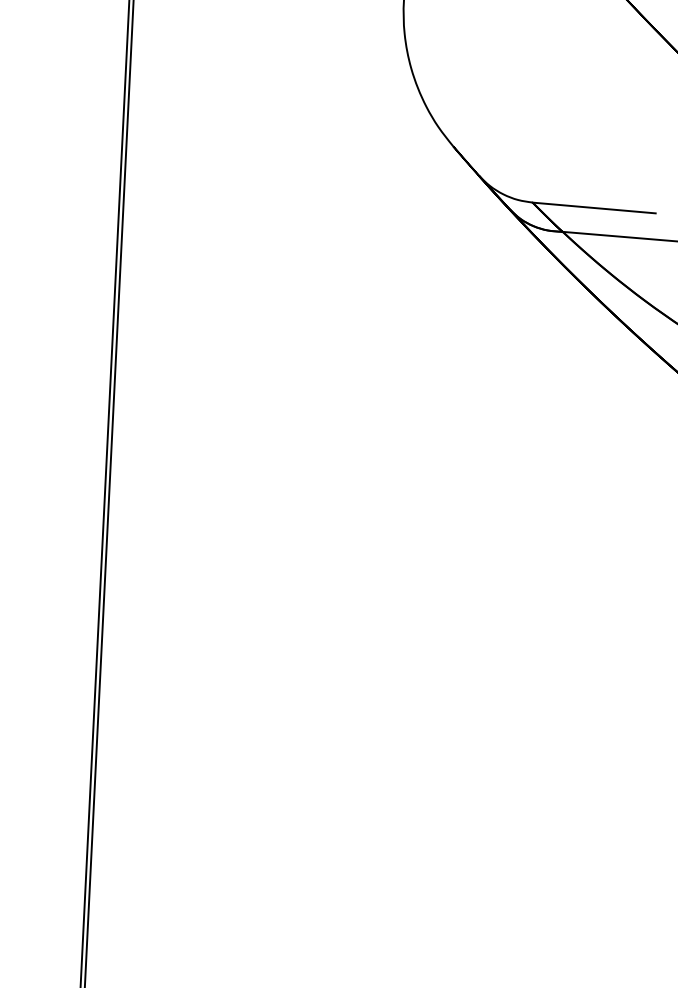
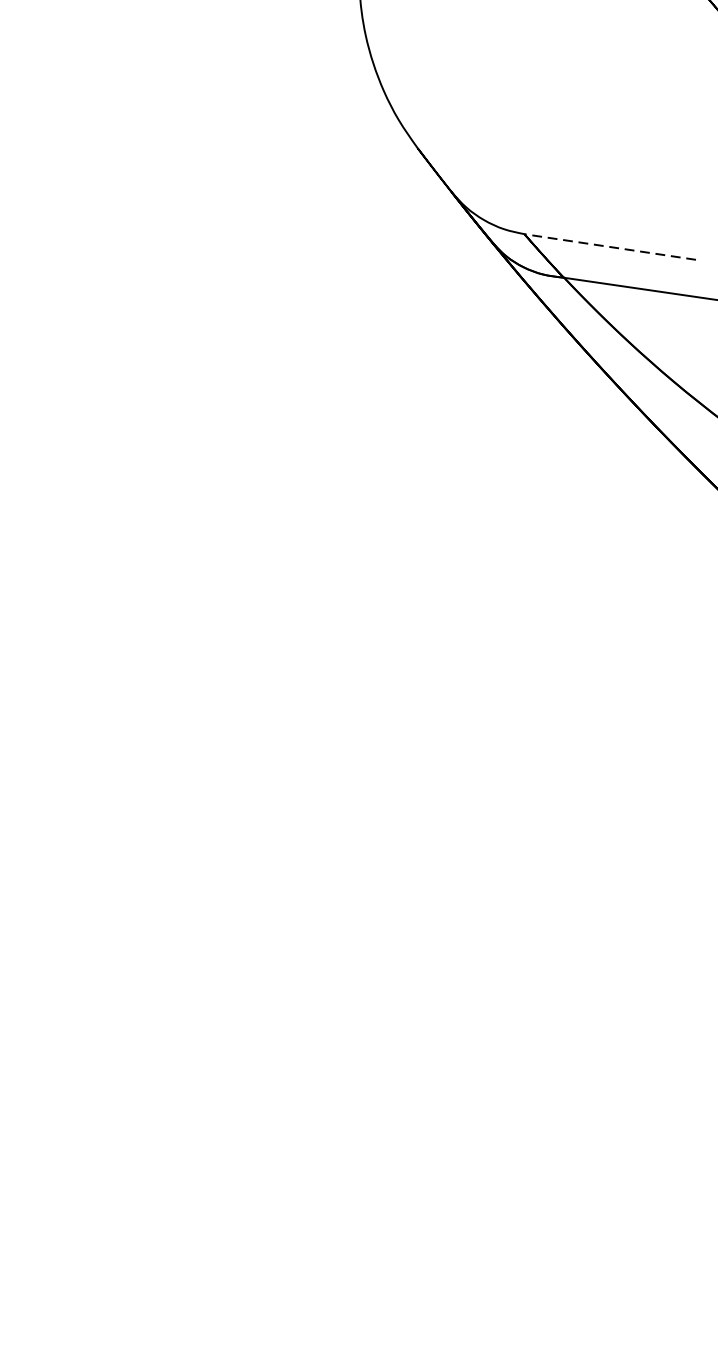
line: (594, 208) -> (610, 247), solid -> dashed

